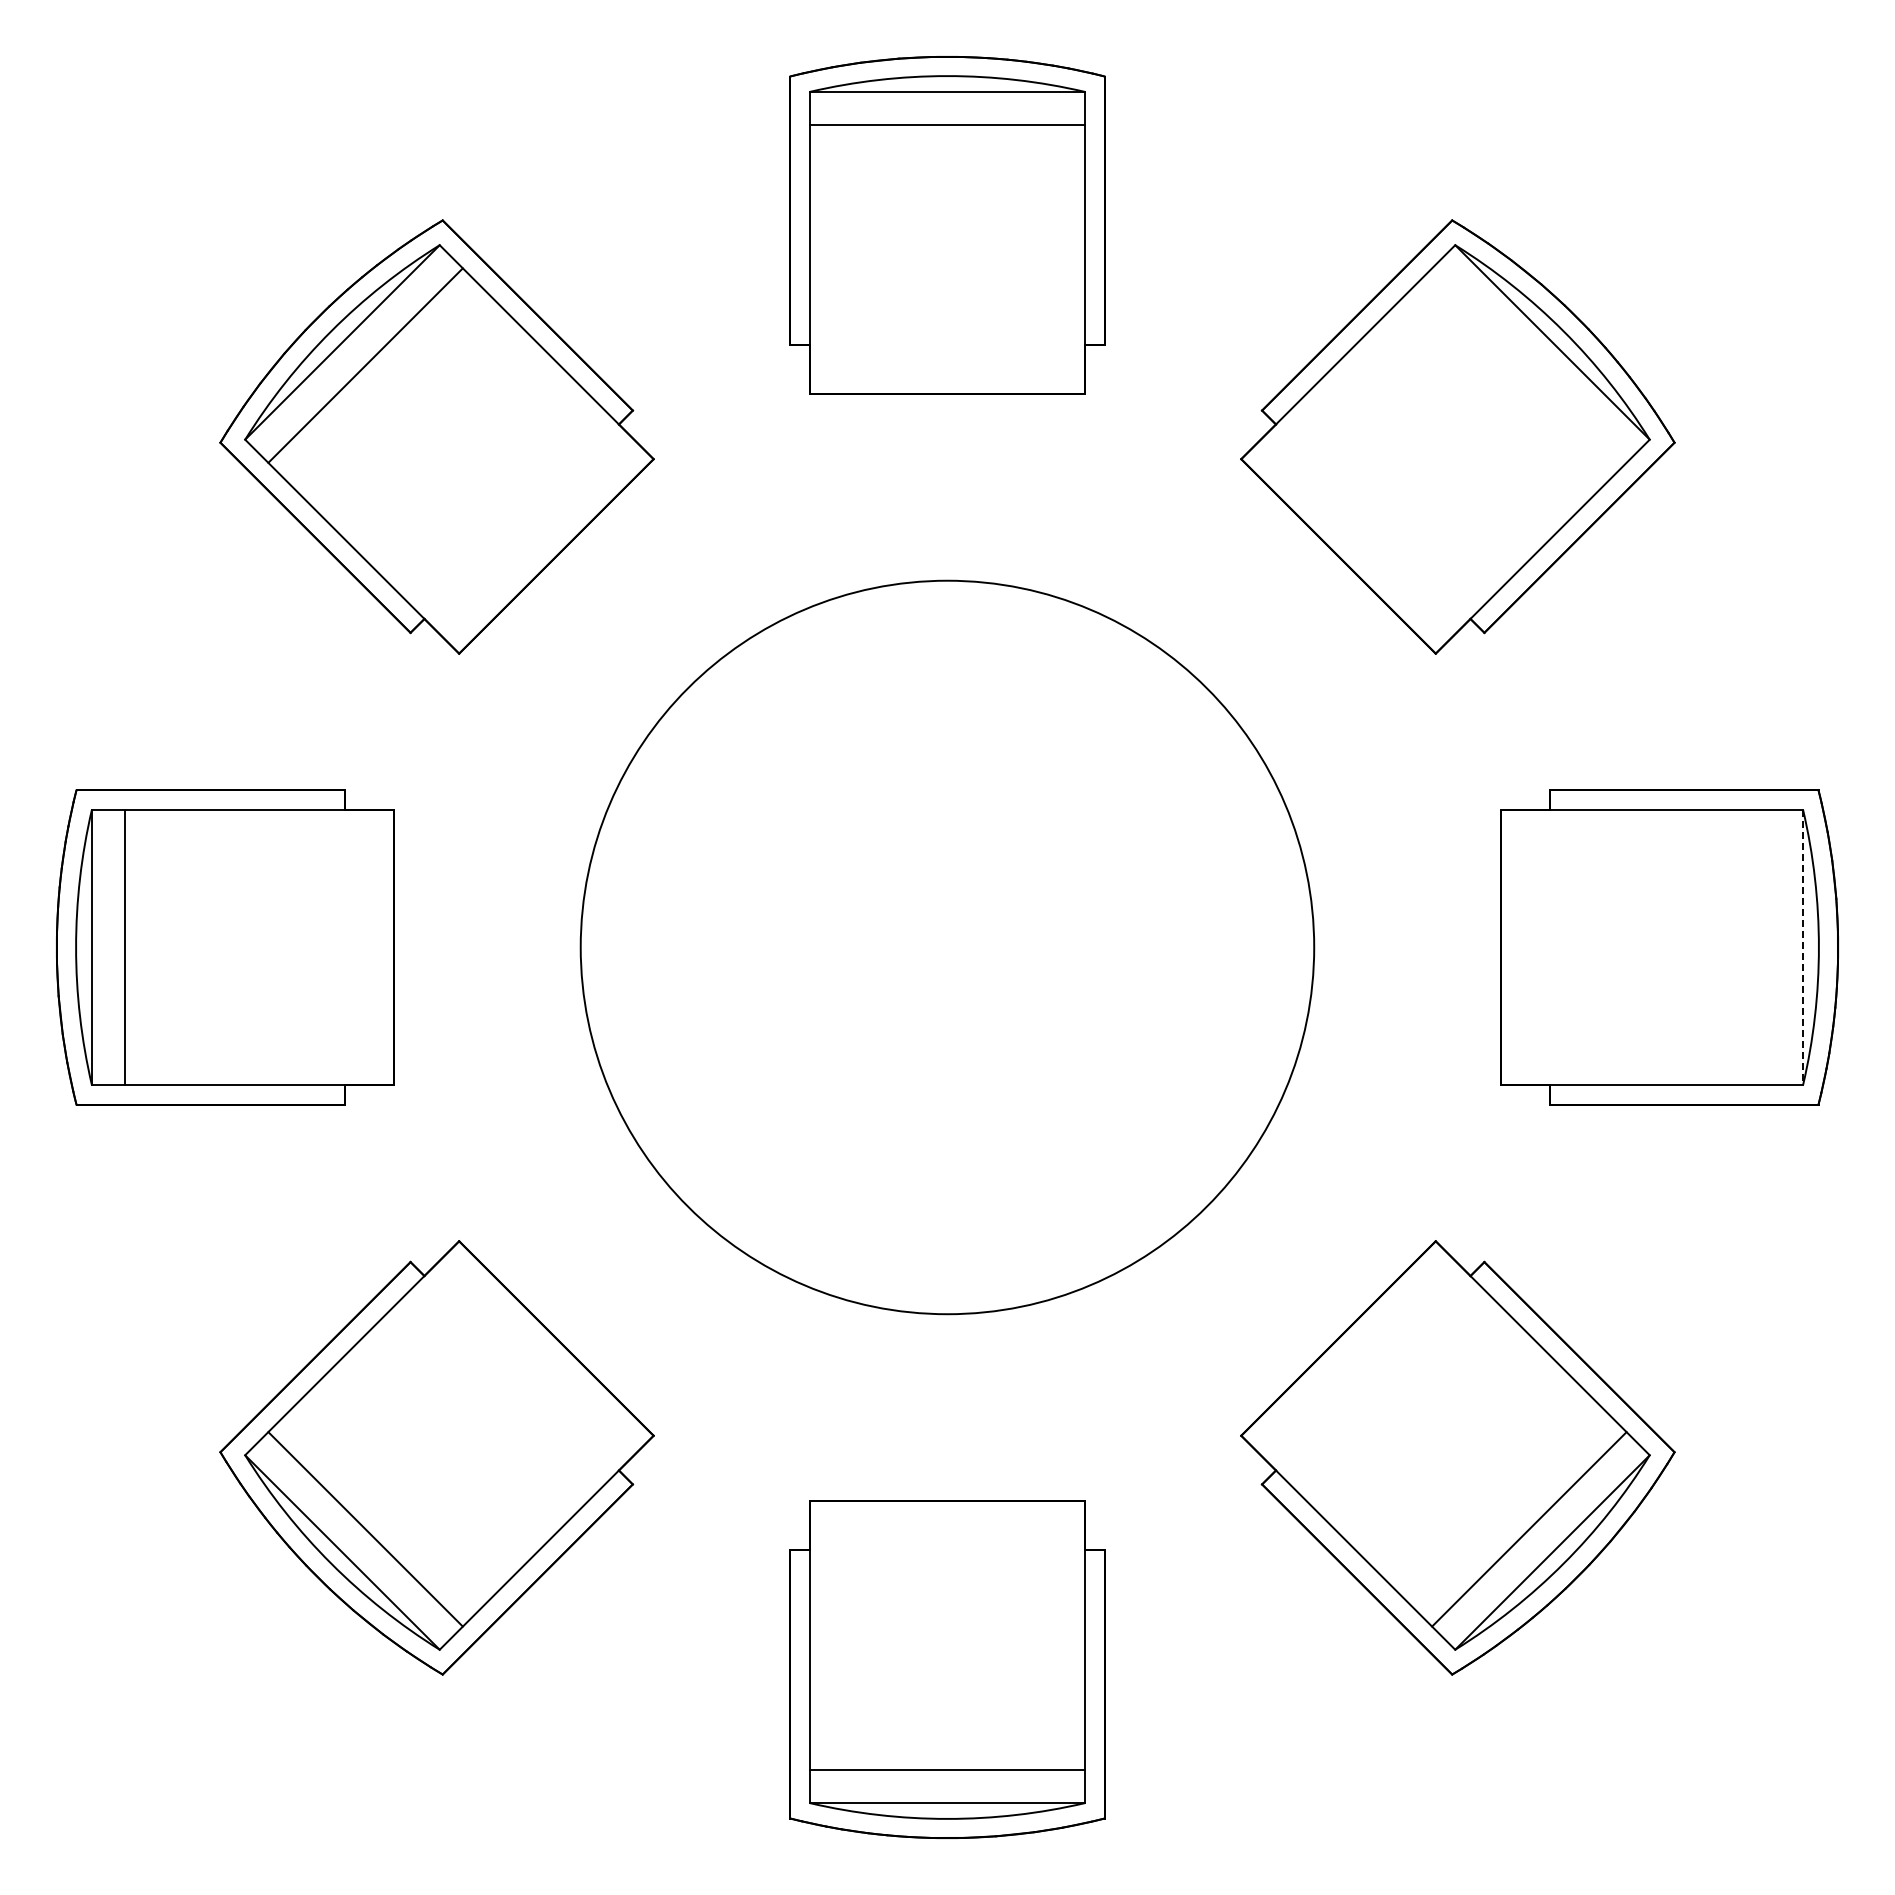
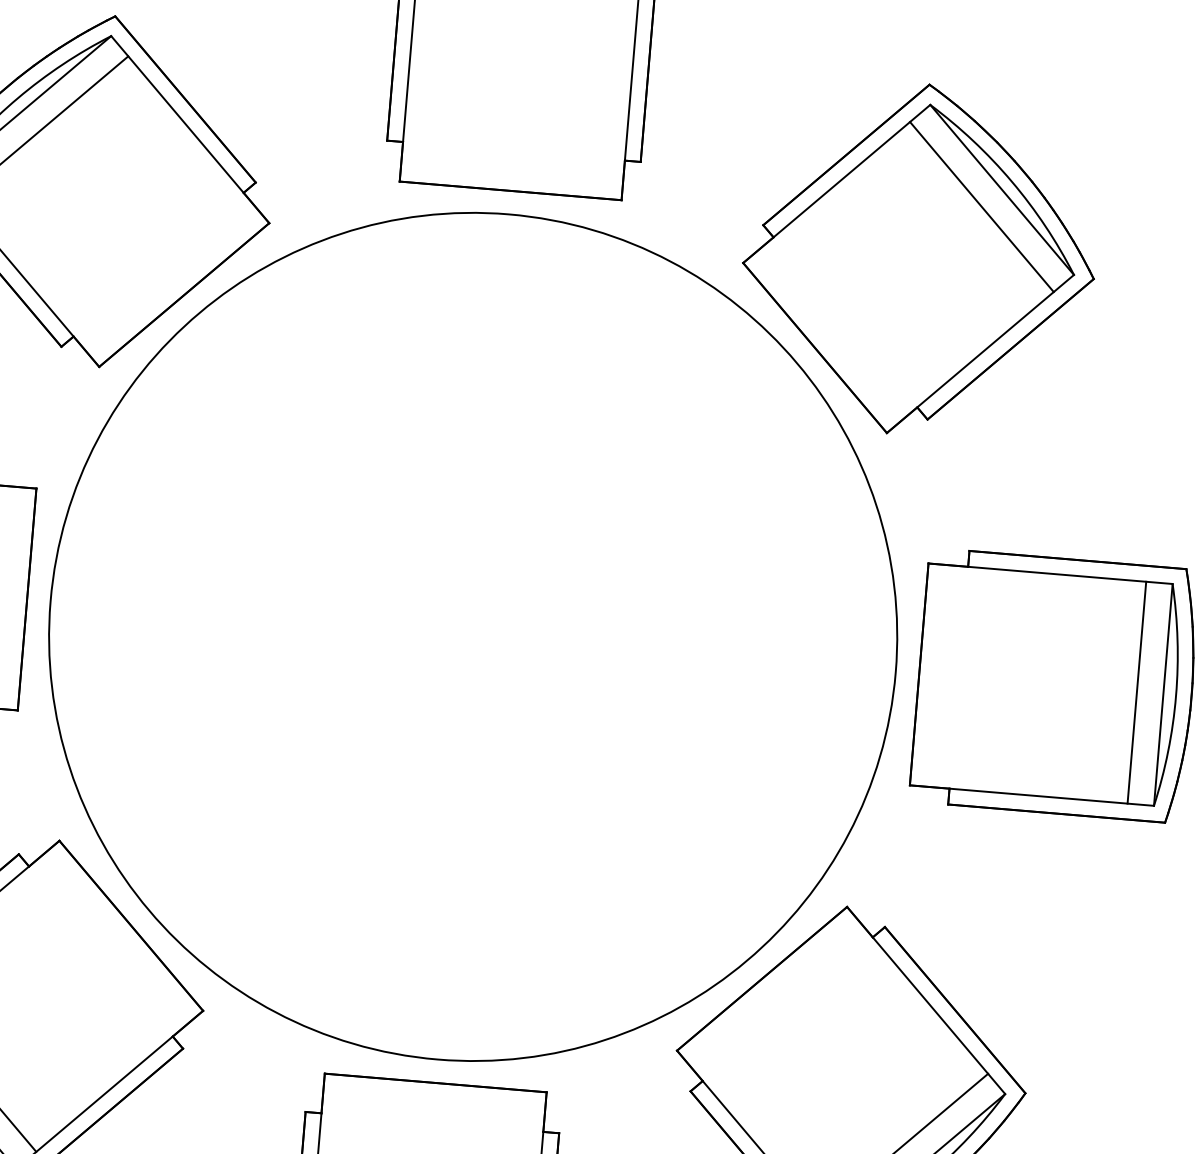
line: (1529, 365) -> (982, 206), added
circle: (947, 947) -> (473, 636), size x1.43
line: (1770, 947) -> (1137, 692), added
line: (1803, 947) -> (1163, 694), dashed -> solid

